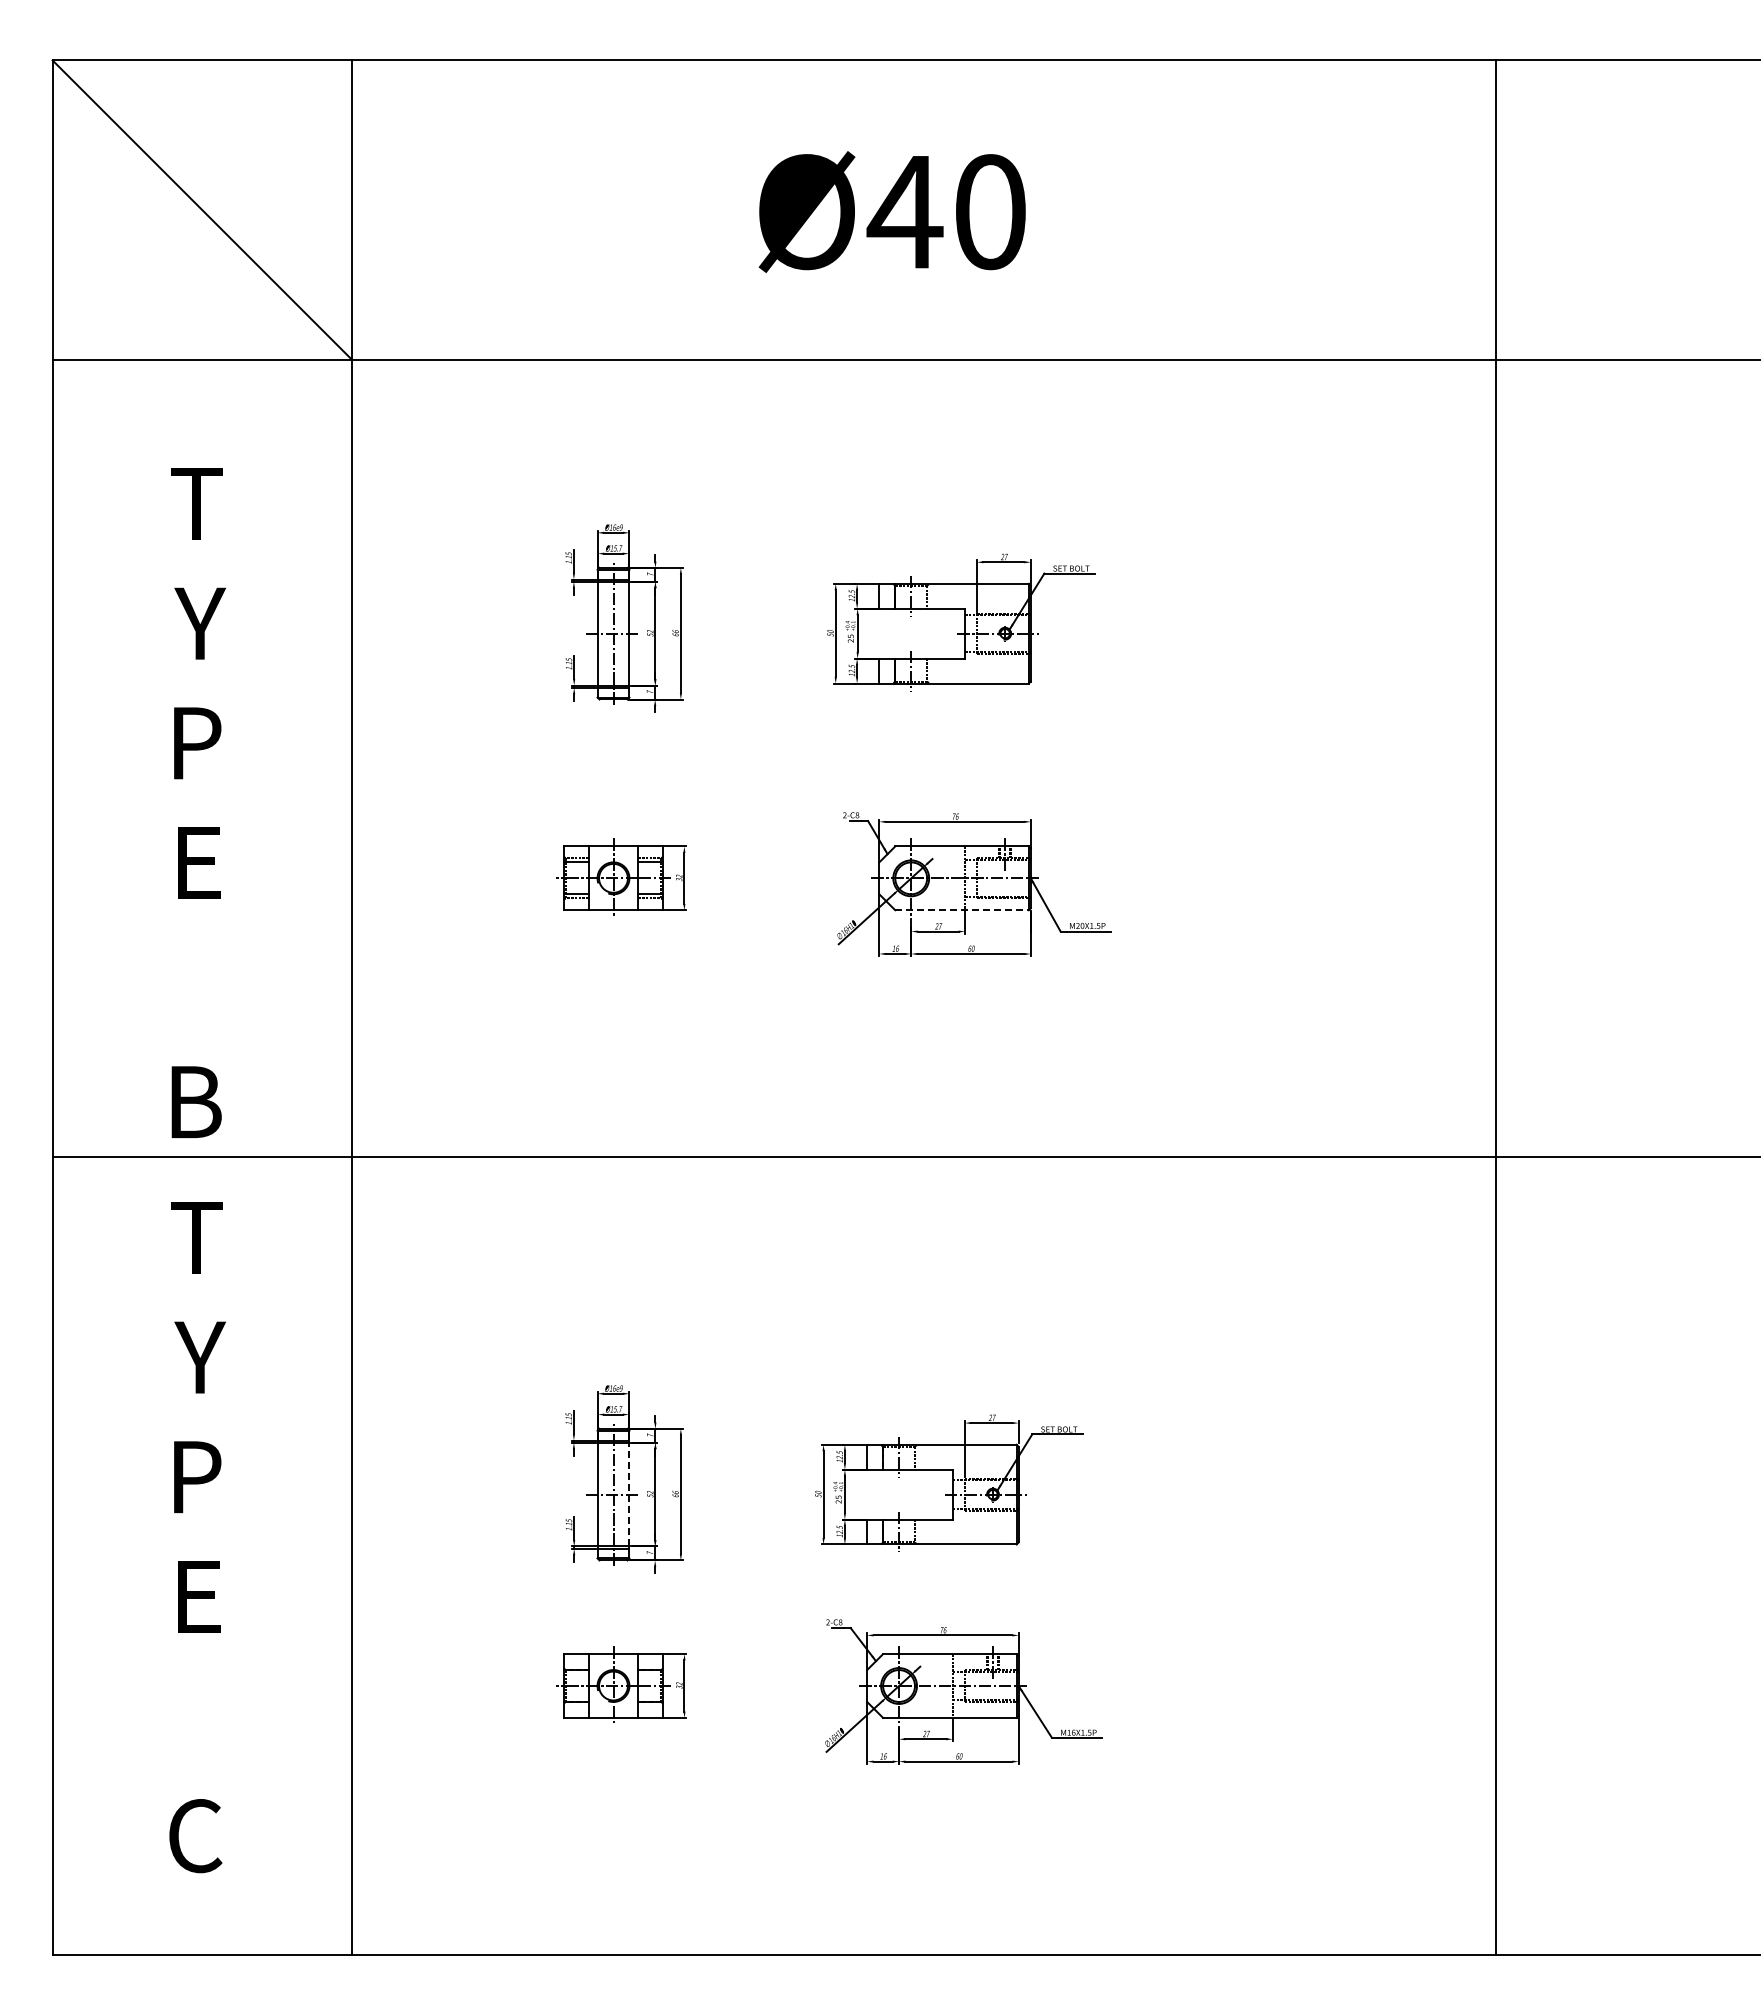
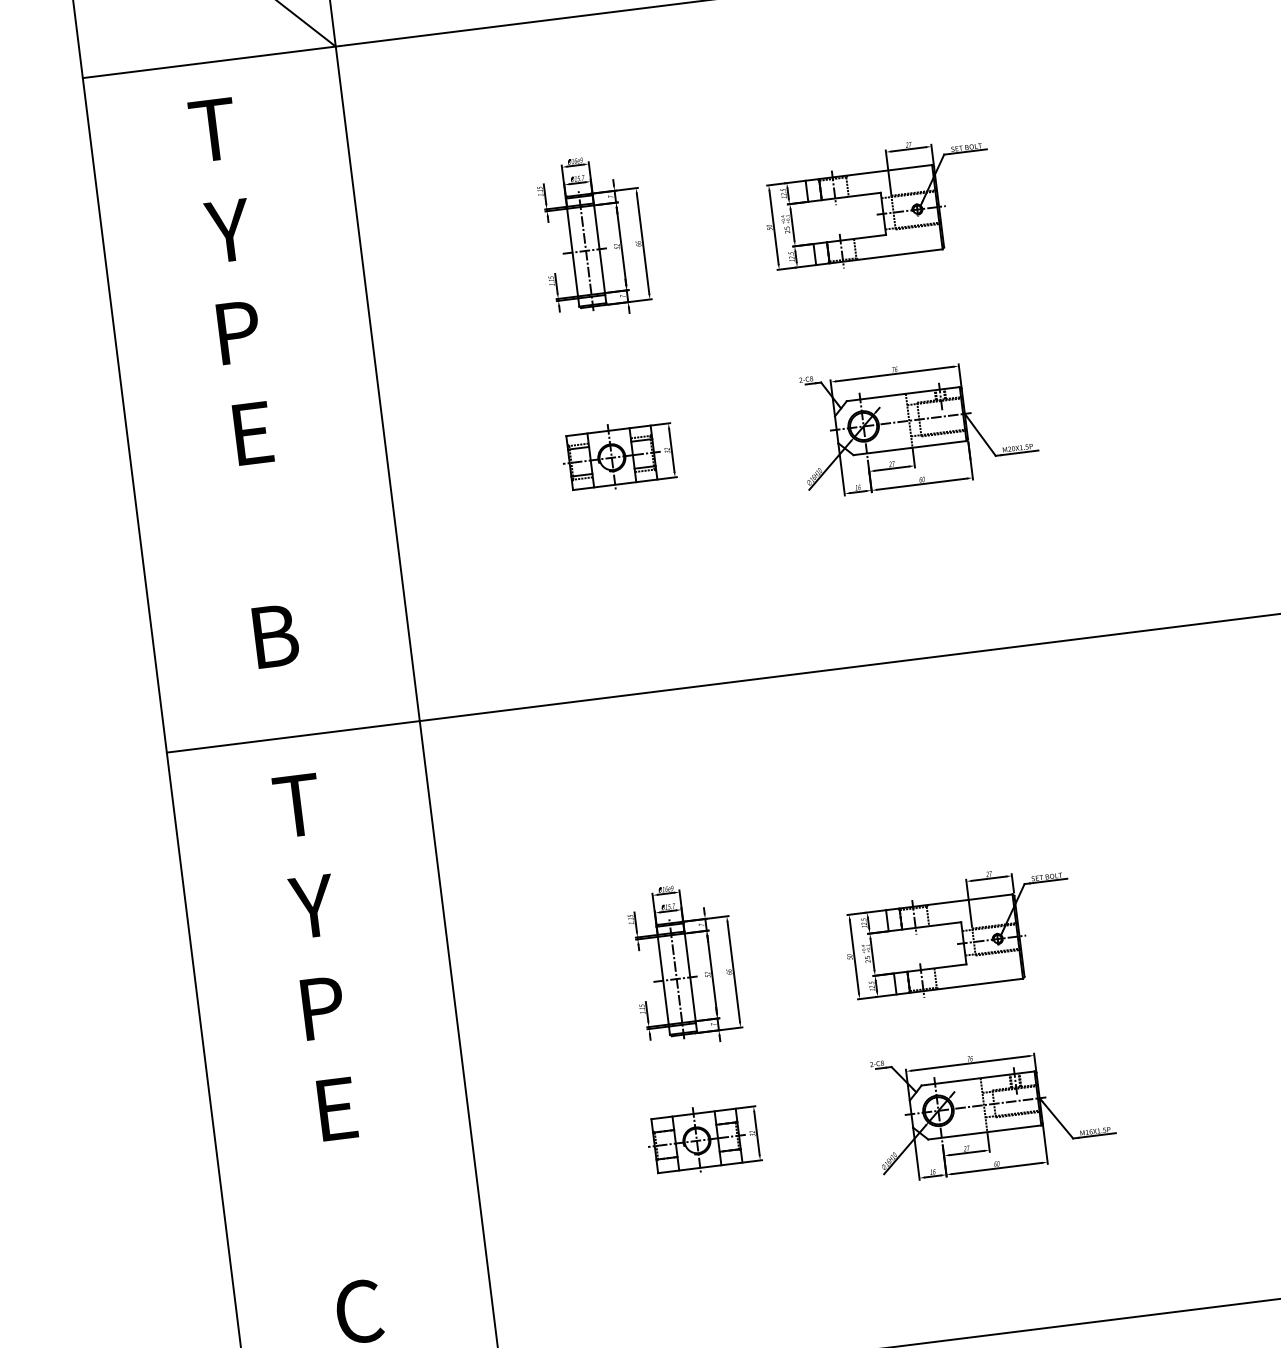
text: (198, 802) -> (246, 382), moved
line: (962, 910) -> (910, 448), dashed -> solid
line: (629, 1494) -> (690, 977), dashed -> solid

